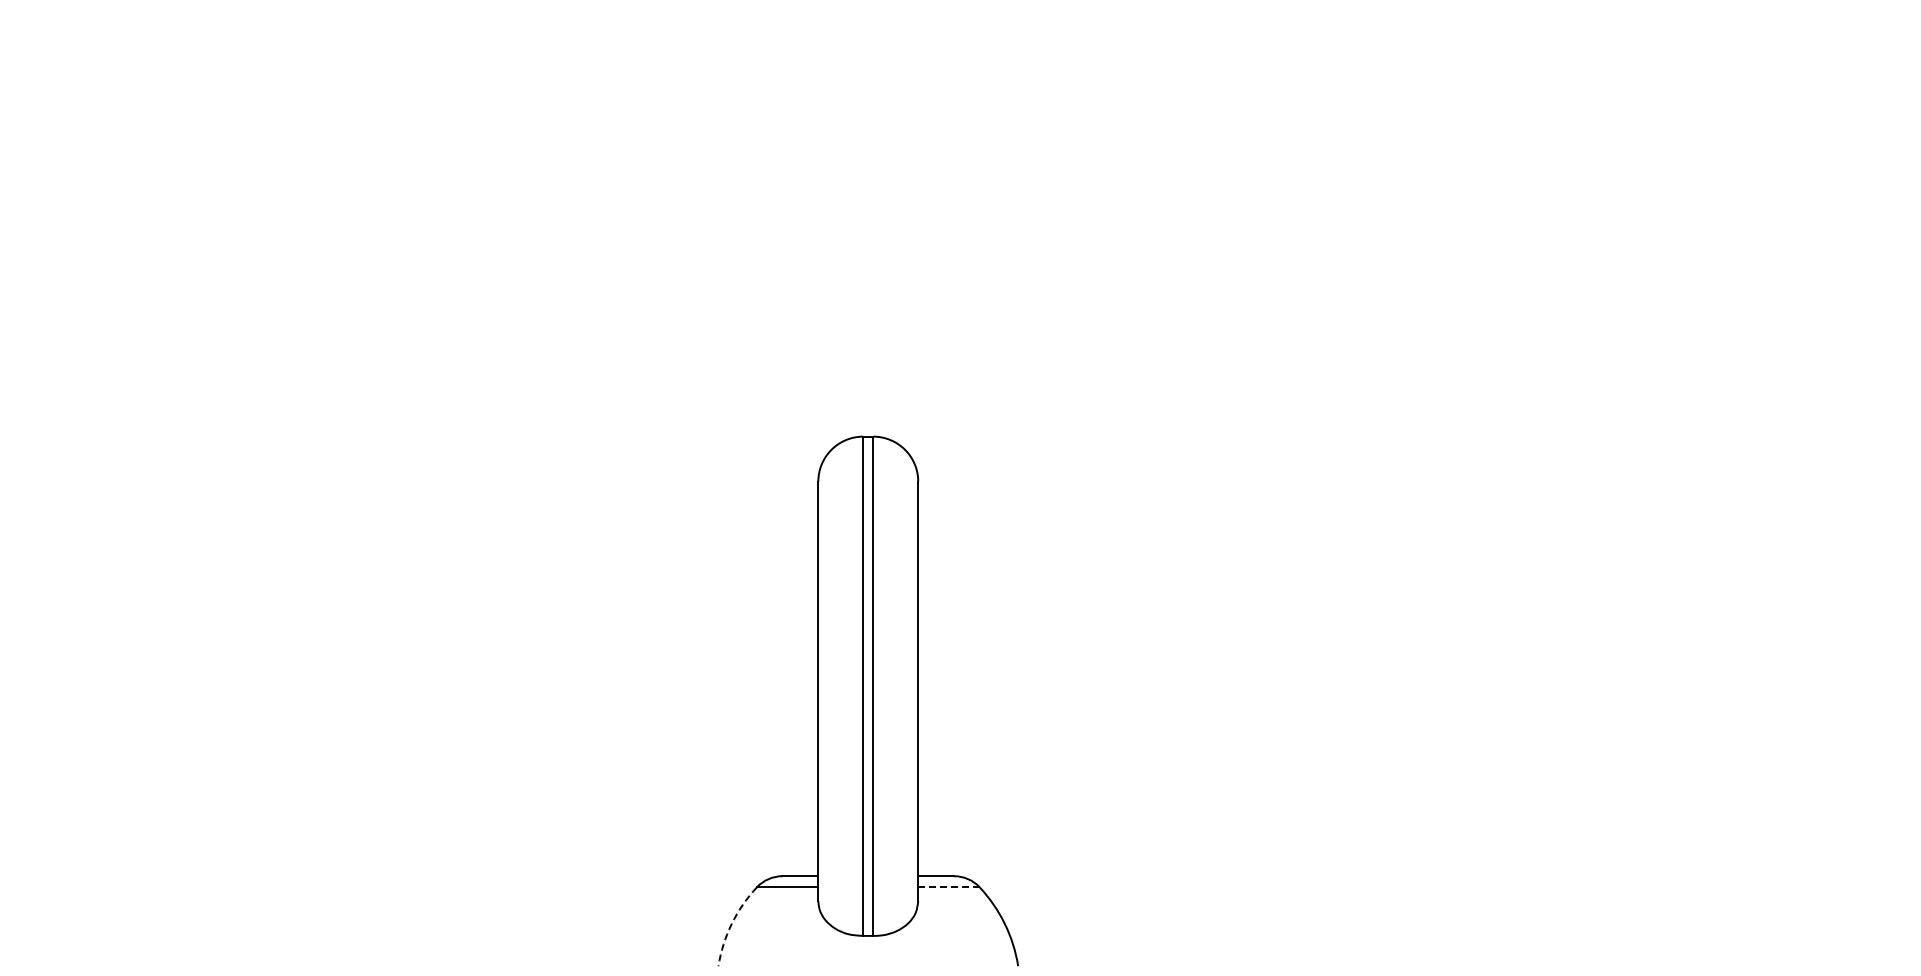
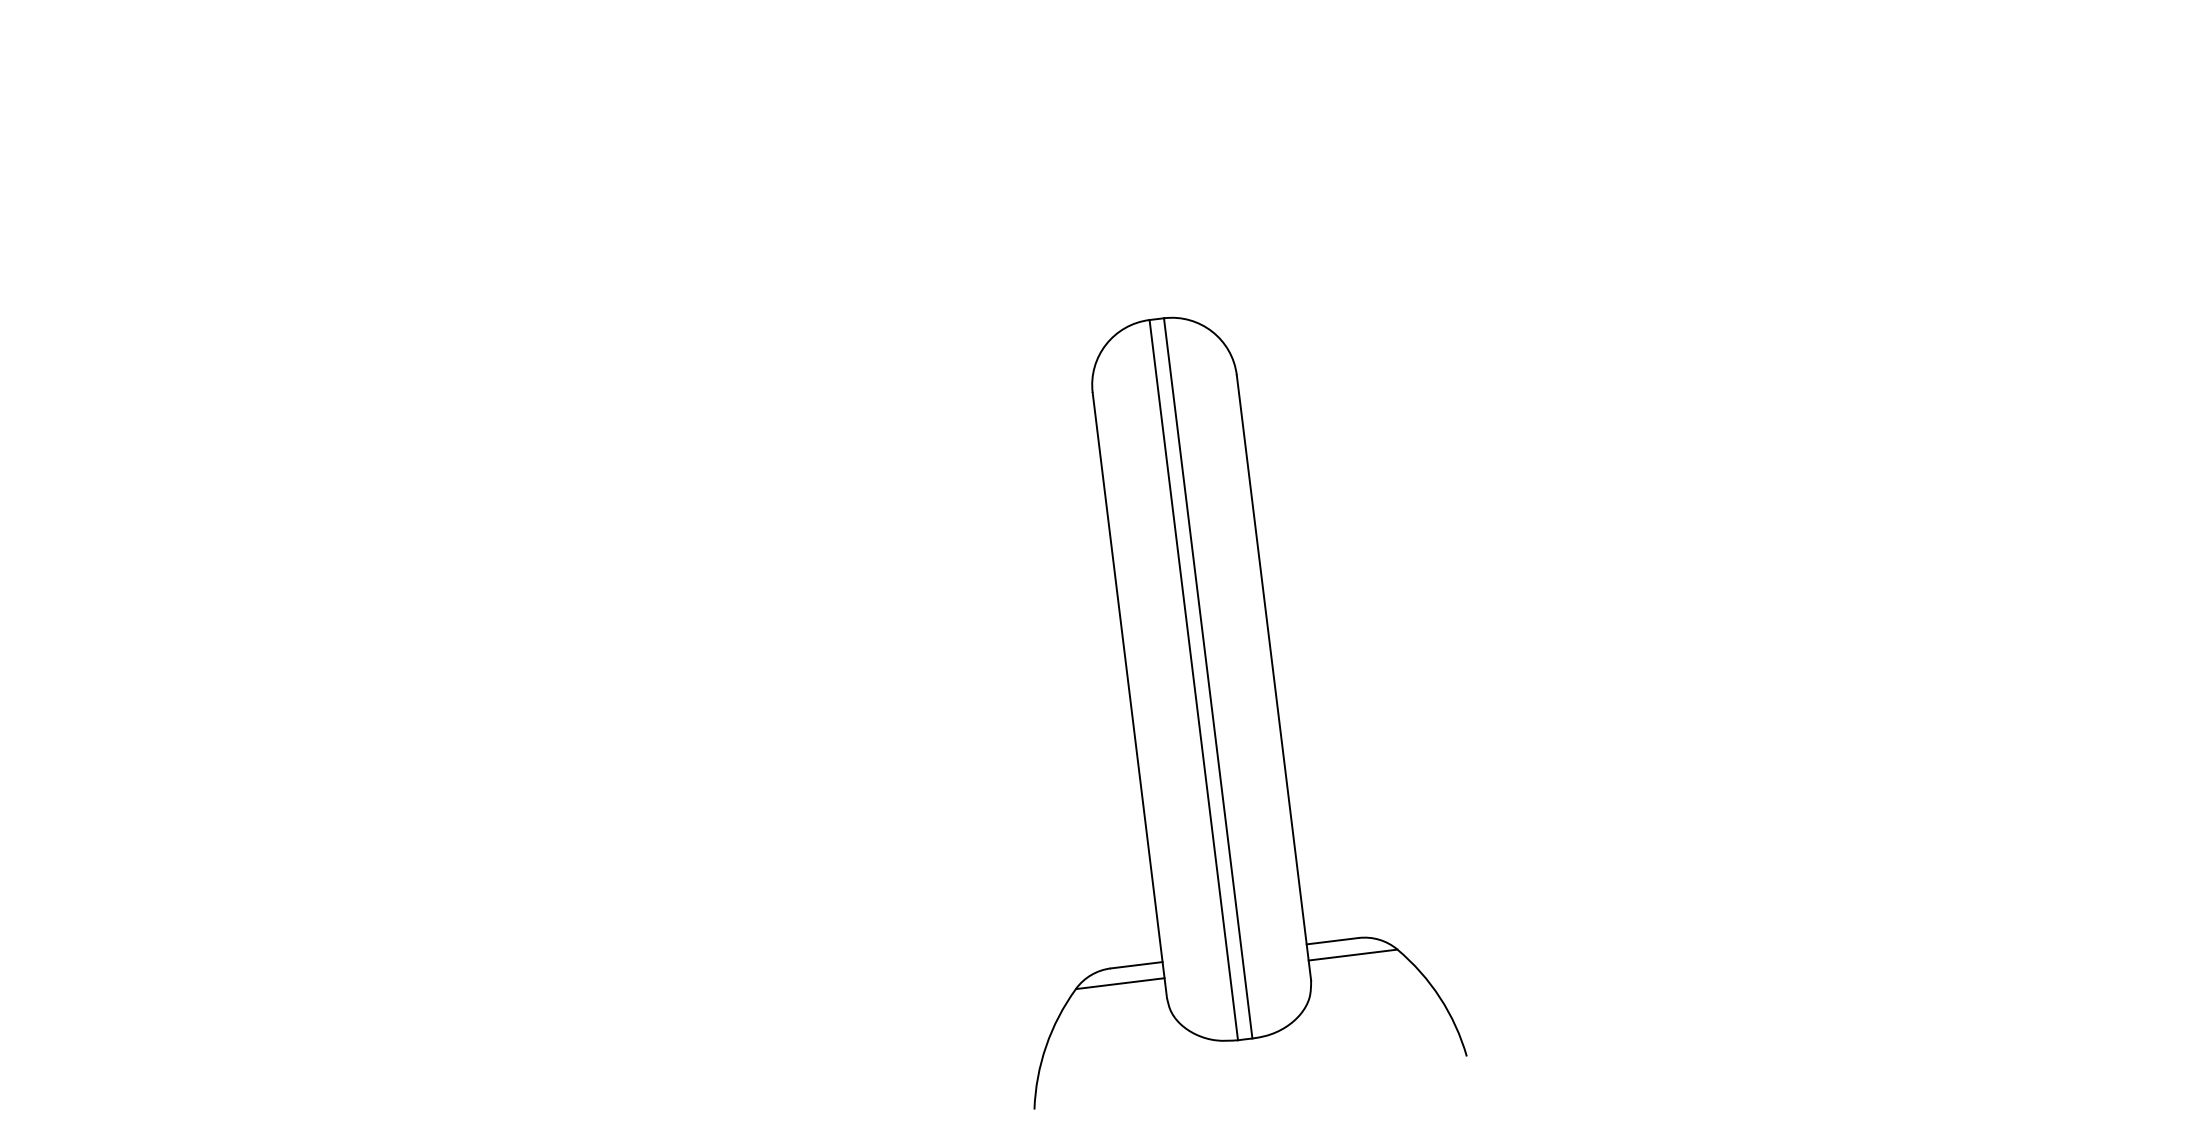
line: (949, 887) -> (1353, 955), dashed -> solid
arc: (731, 923) -> (1045, 1045), dashed -> solid

